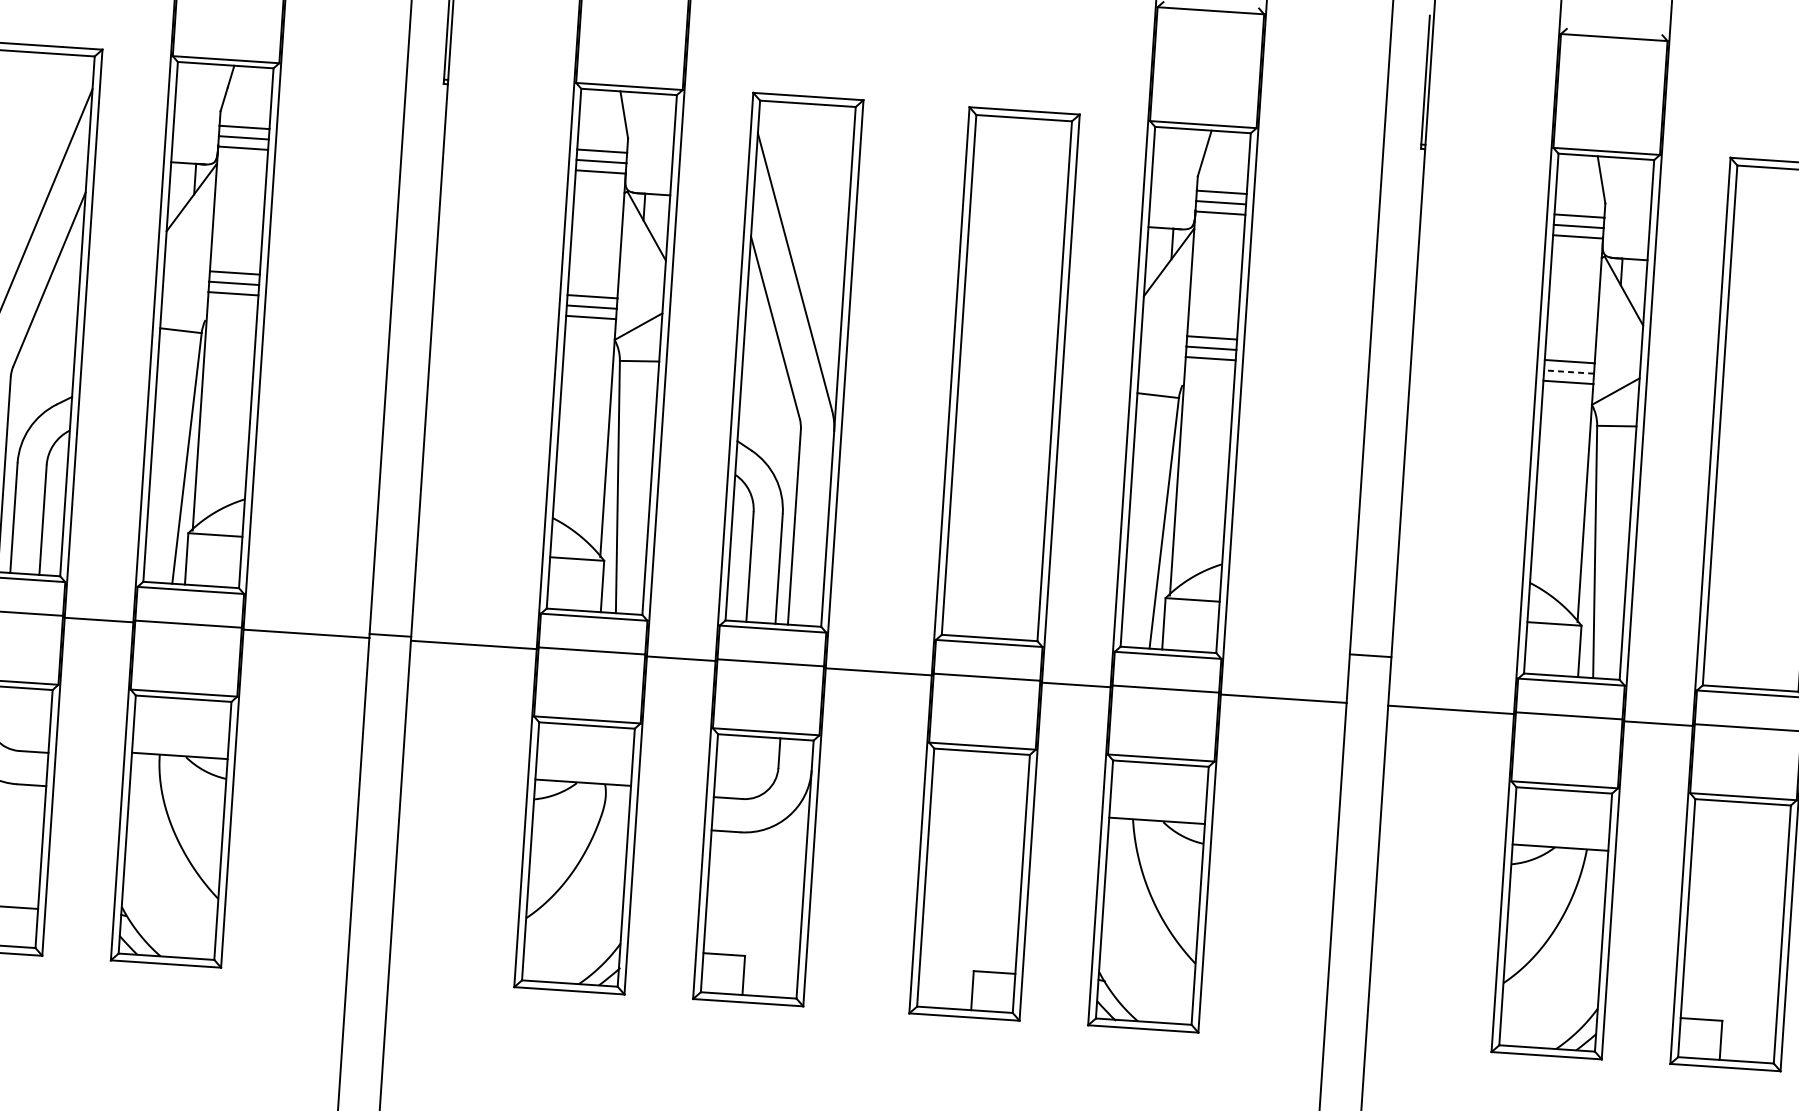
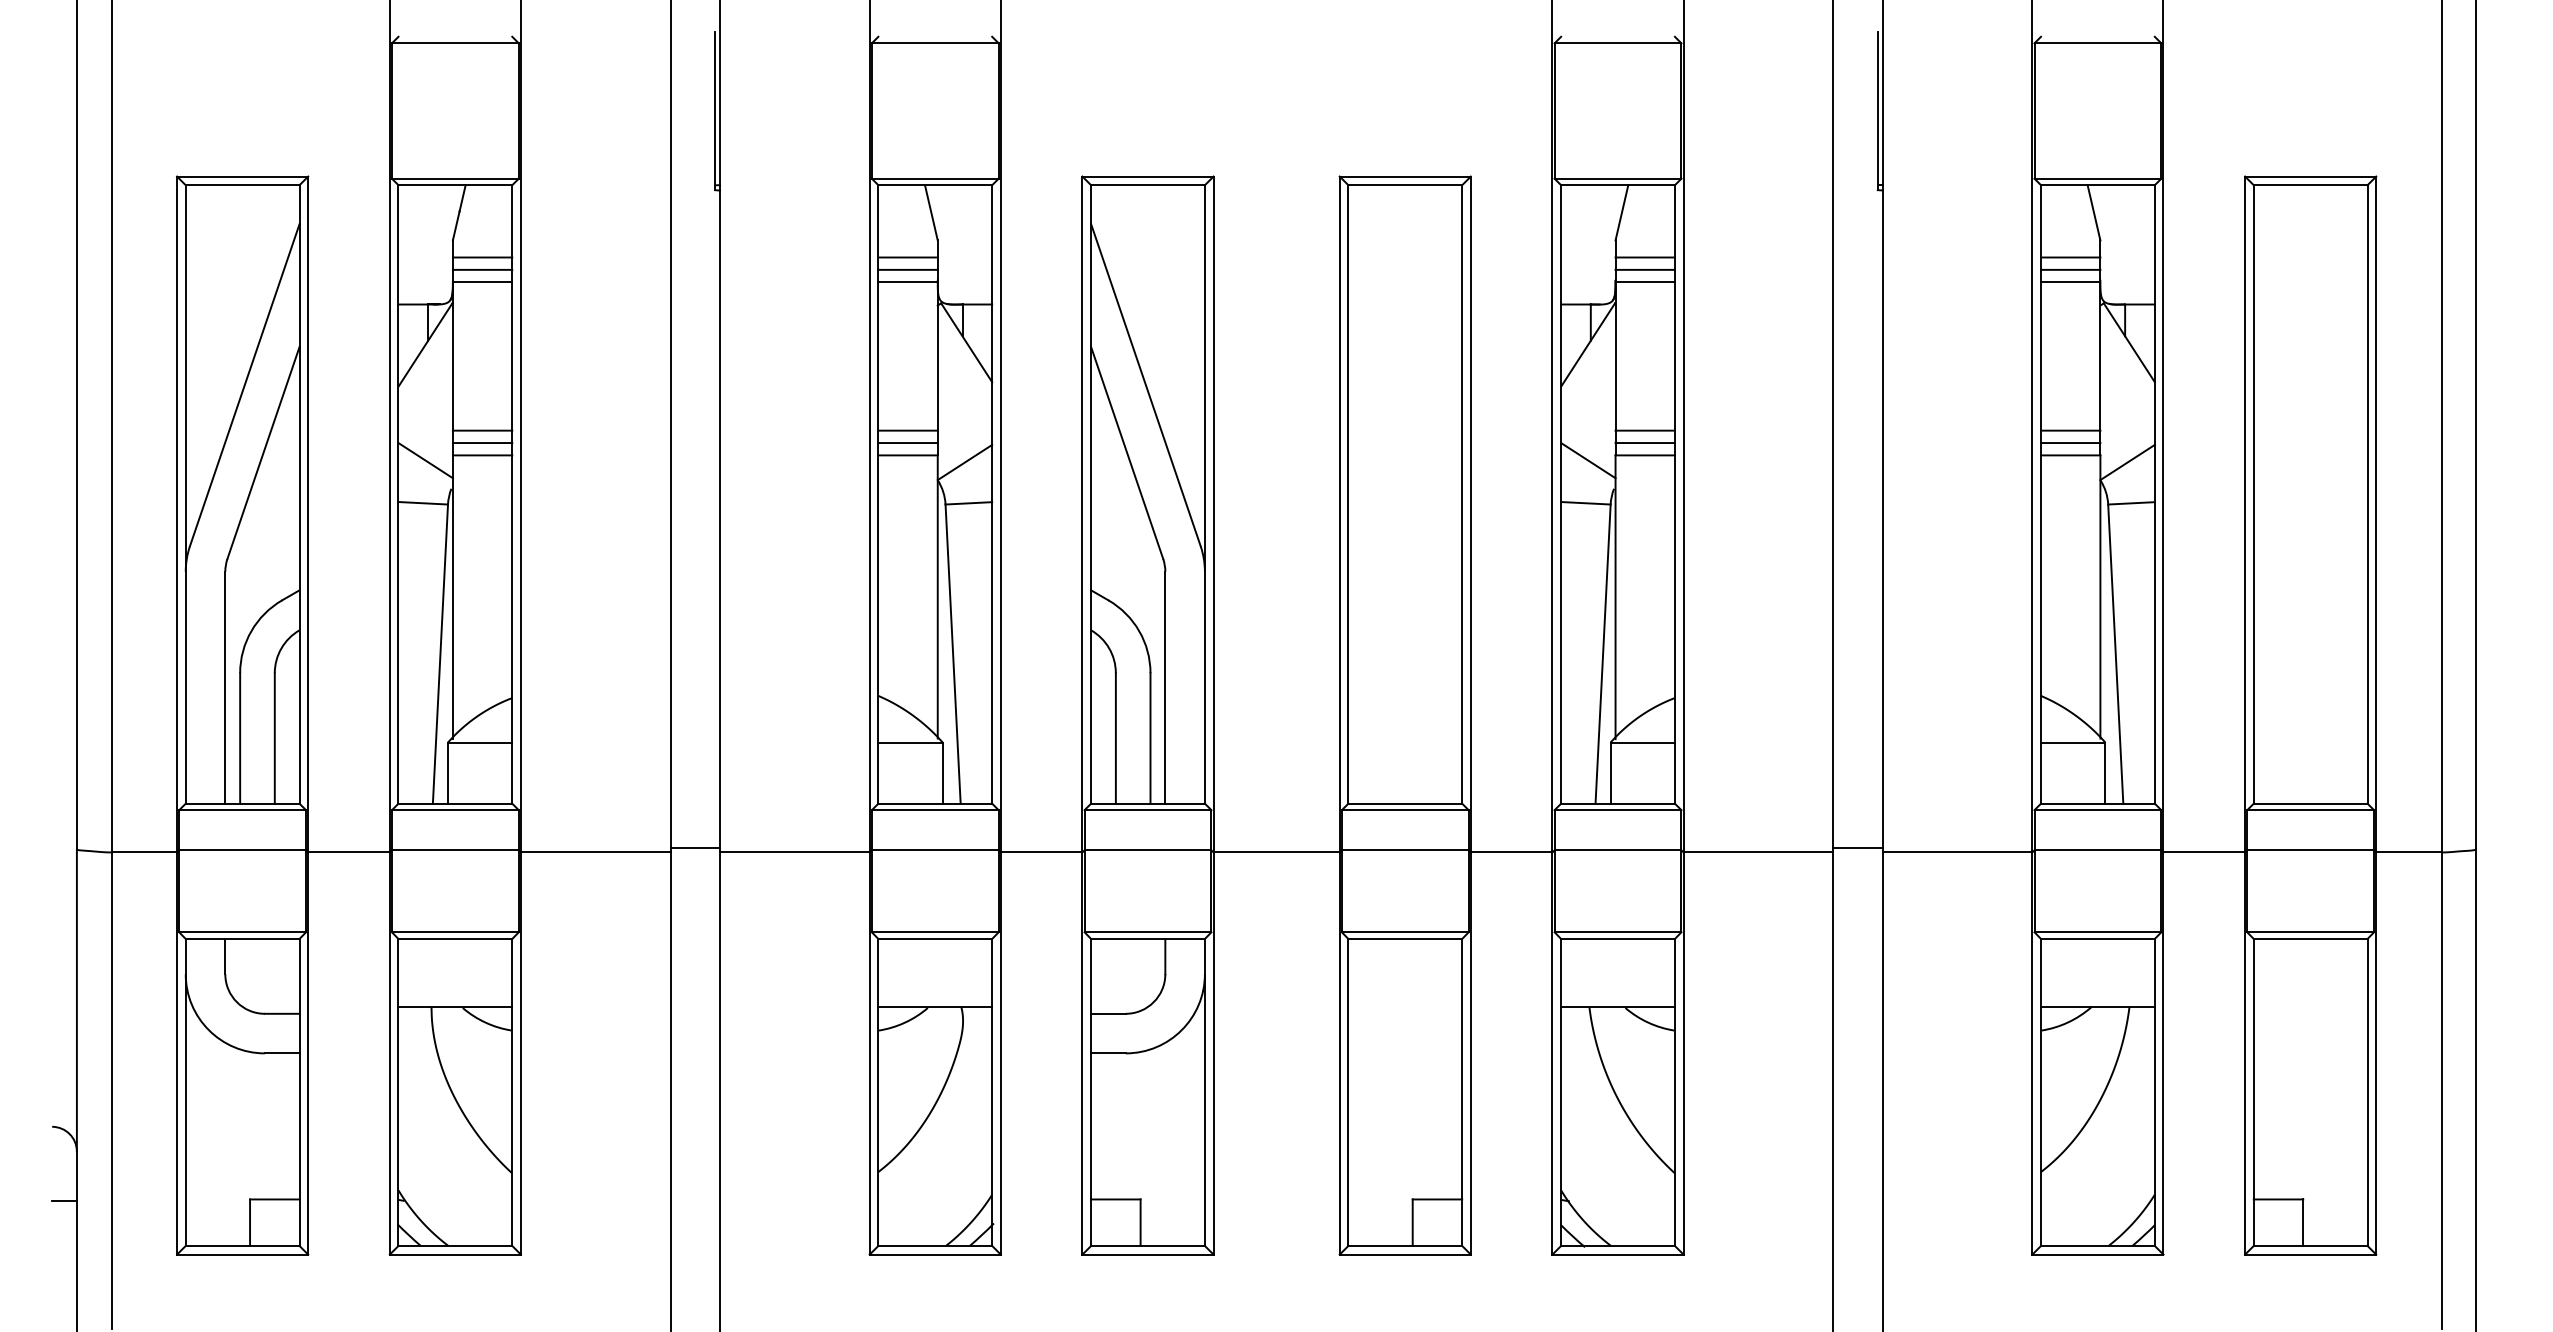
line: (185, 294) -> (425, 460), added
line: (1162, 359) -> (1588, 460), added
line: (1568, 372) -> (2070, 443), dashed -> solid
line: (1370, 655) -> (1857, 847), moved

